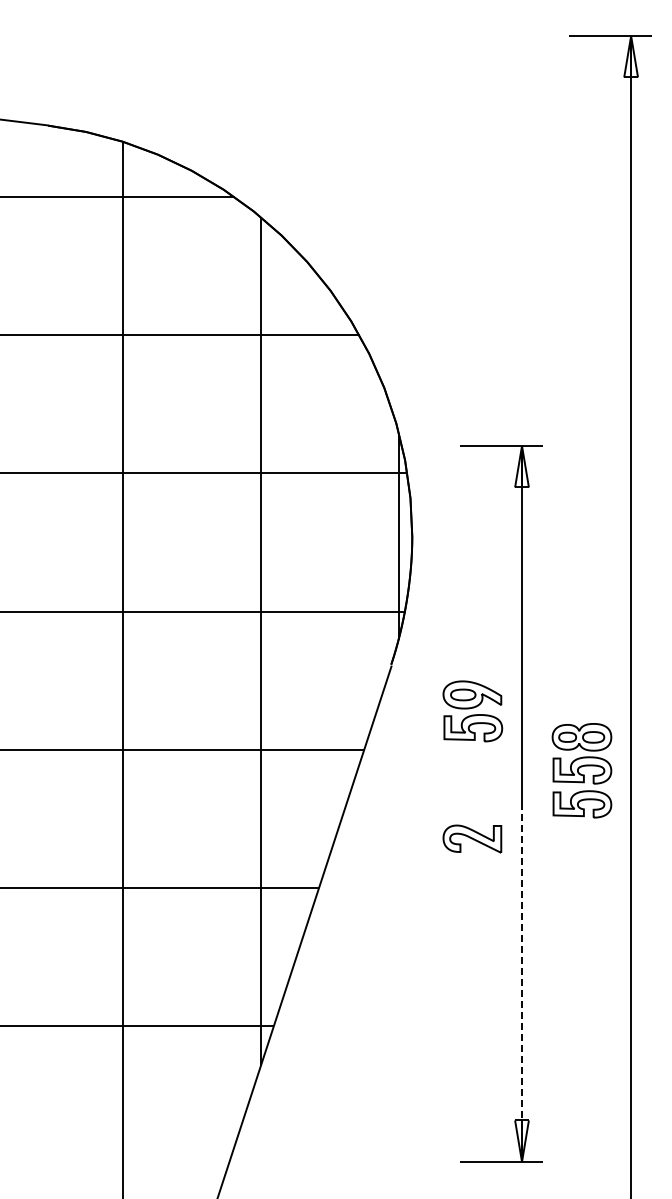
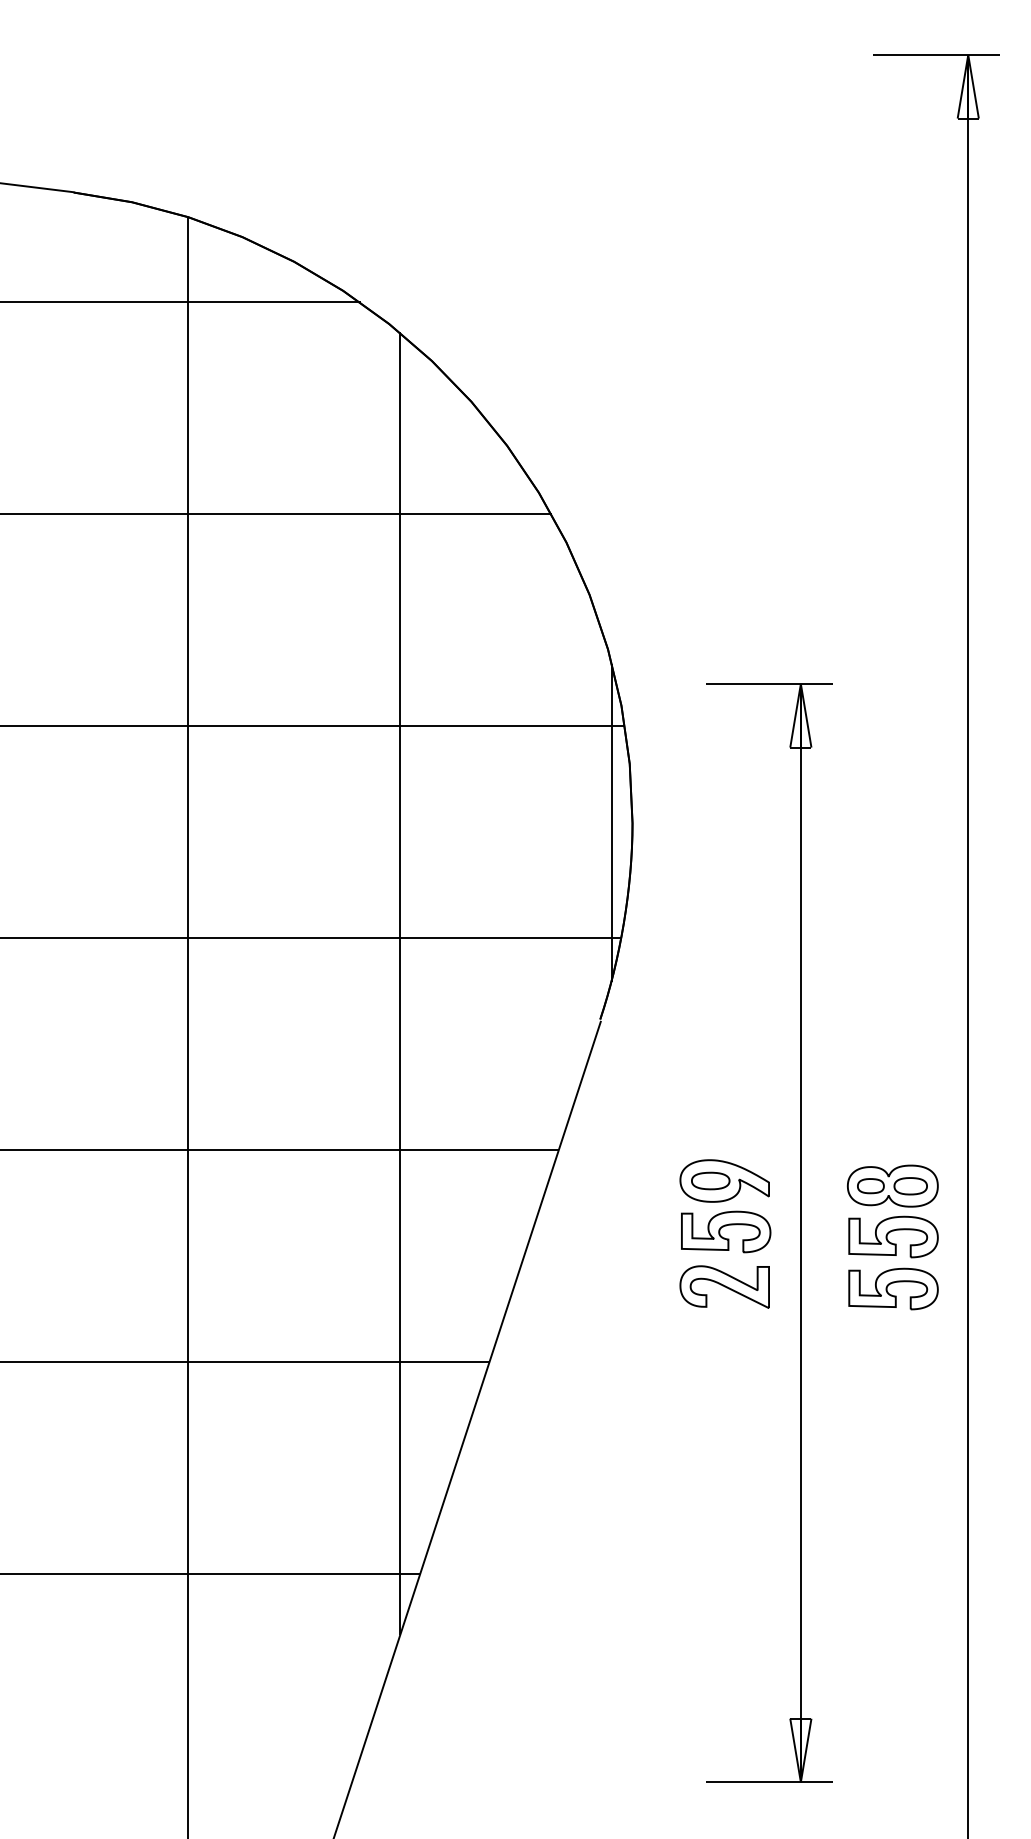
part: (472, 711) -> (724, 1206), moved
part: (581, 770) -> (892, 1237), moved
line: (522, 982) -> (801, 1507), dashed -> solid

